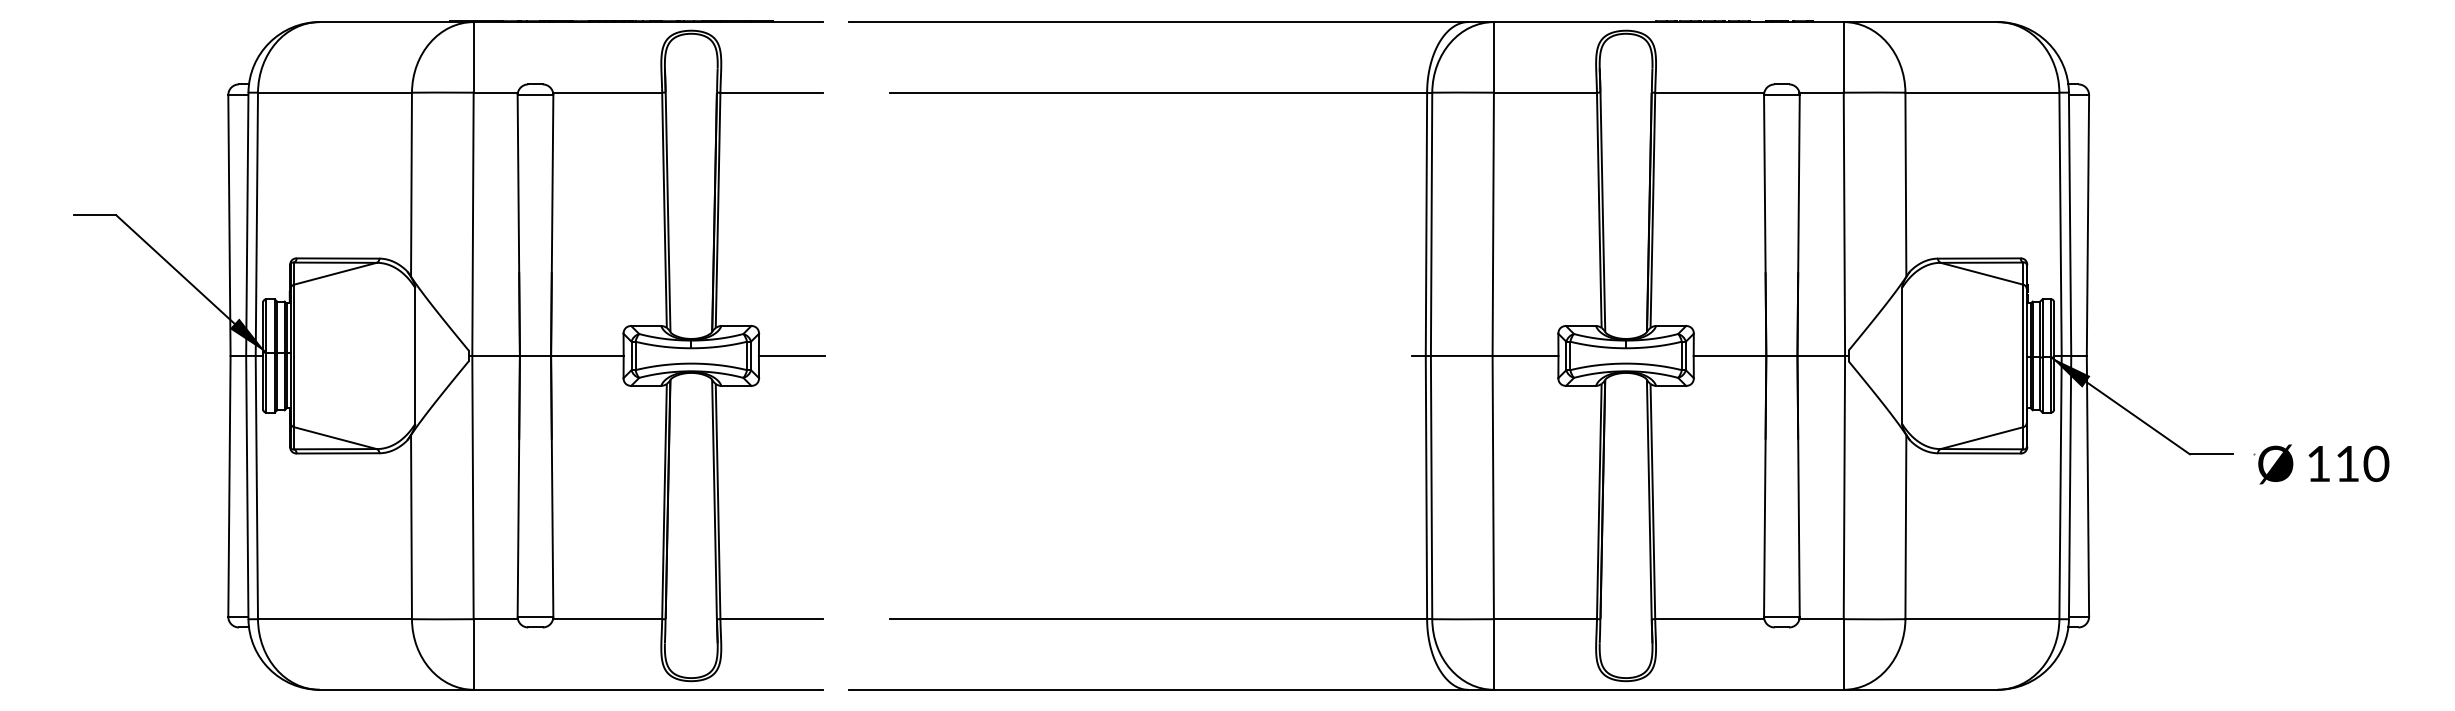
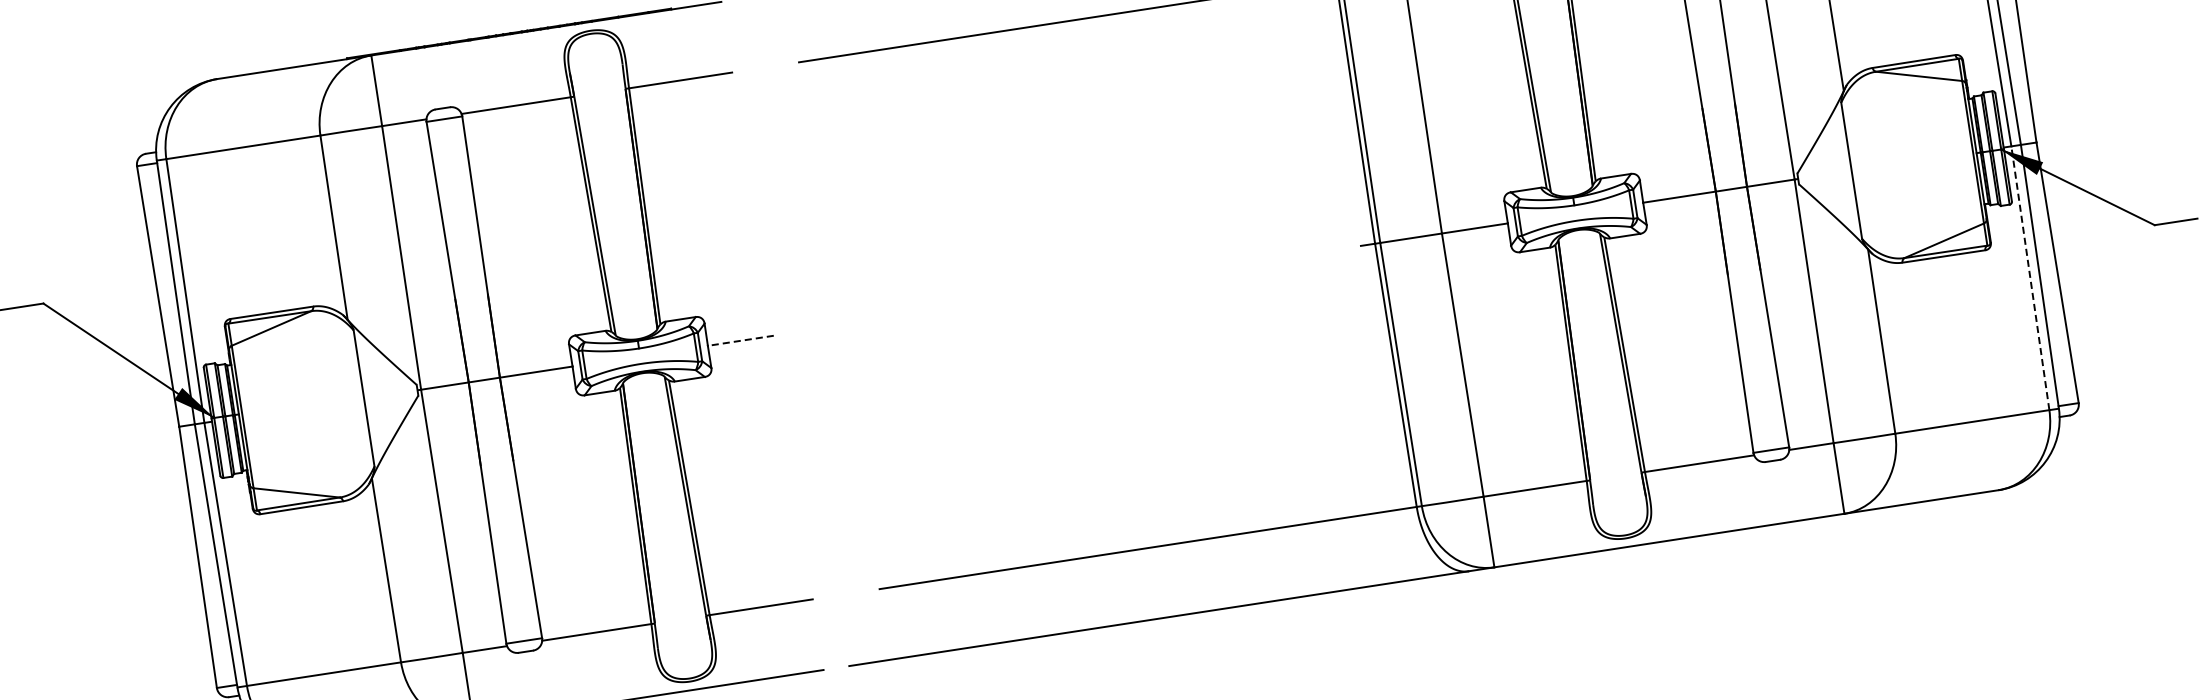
line: (791, 355) -> (740, 340), solid -> dashed
line: (2060, 487) -> (2030, 278), solid -> dashed

